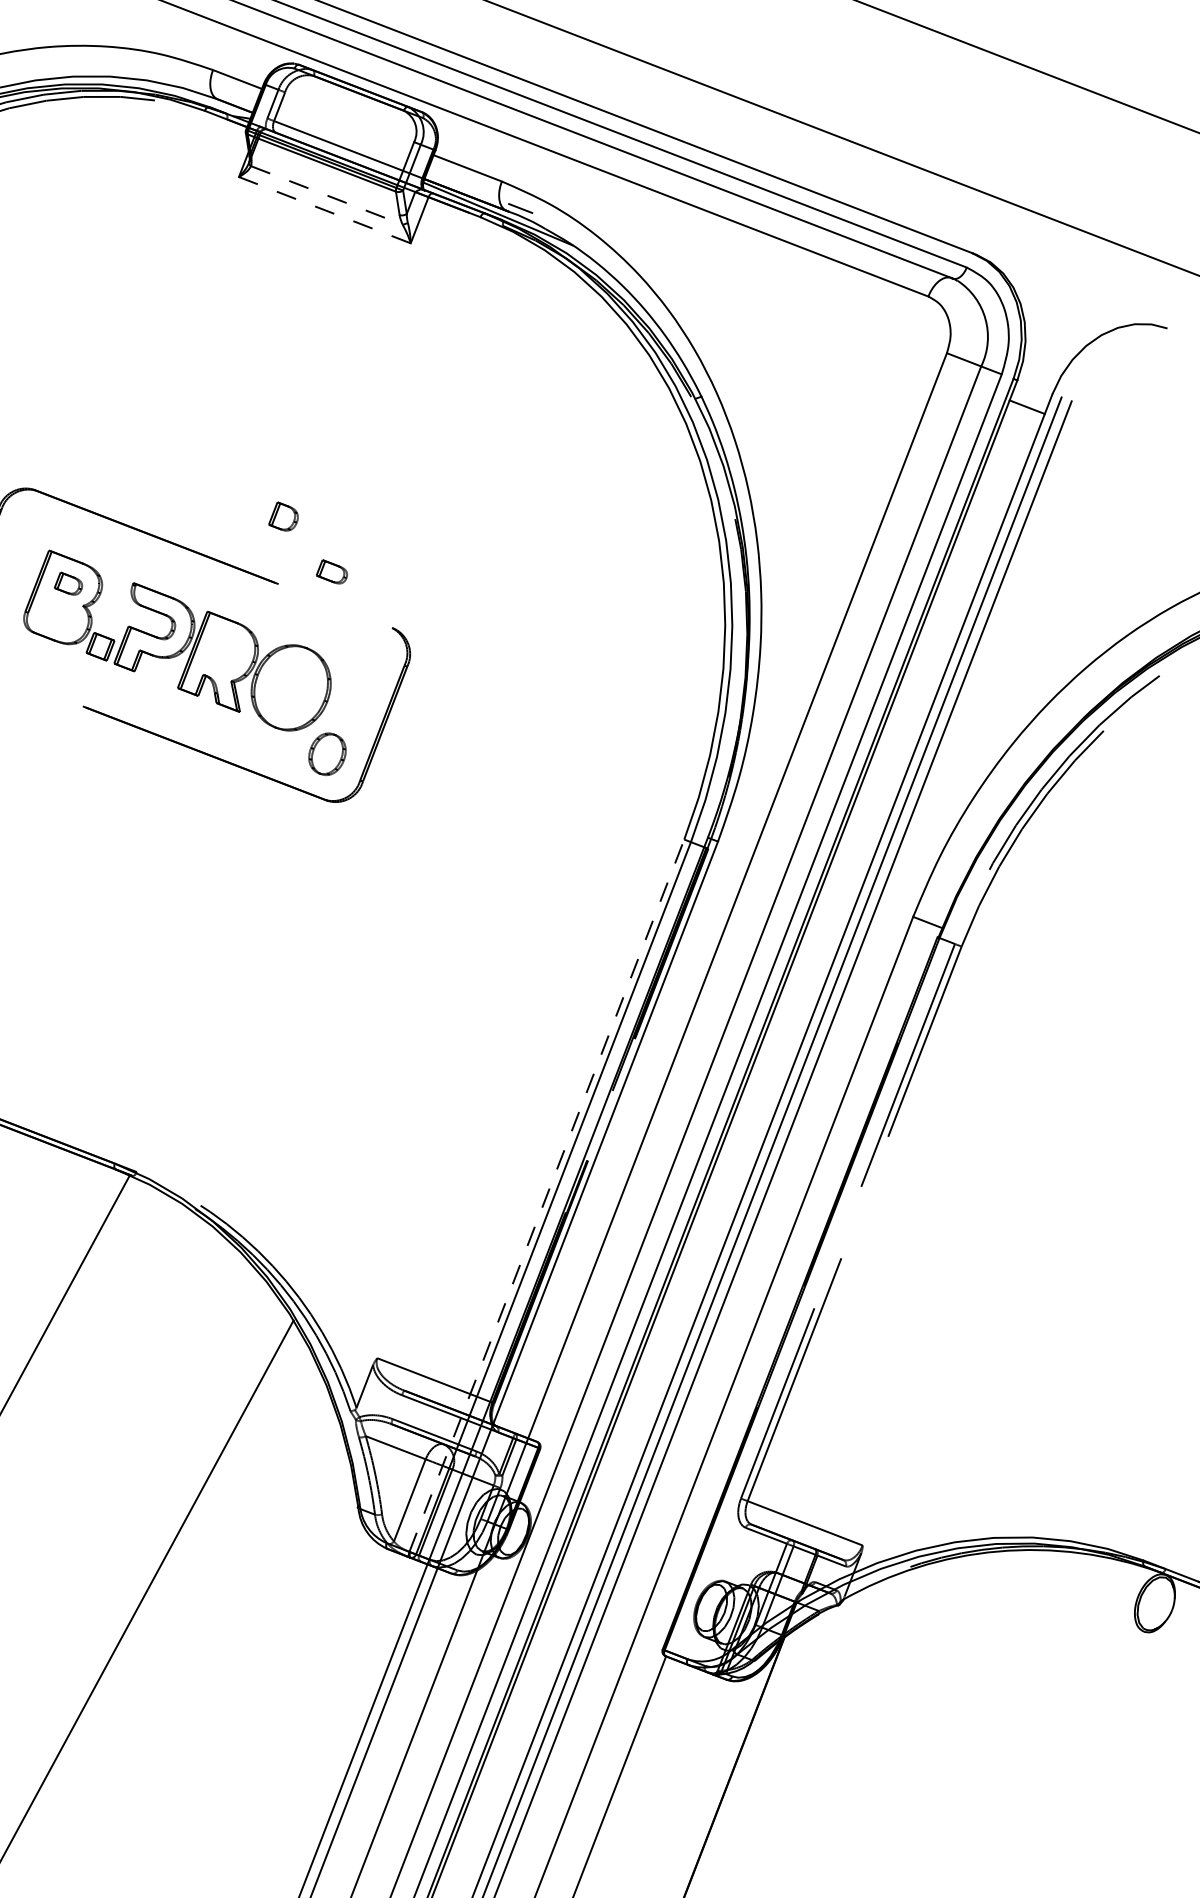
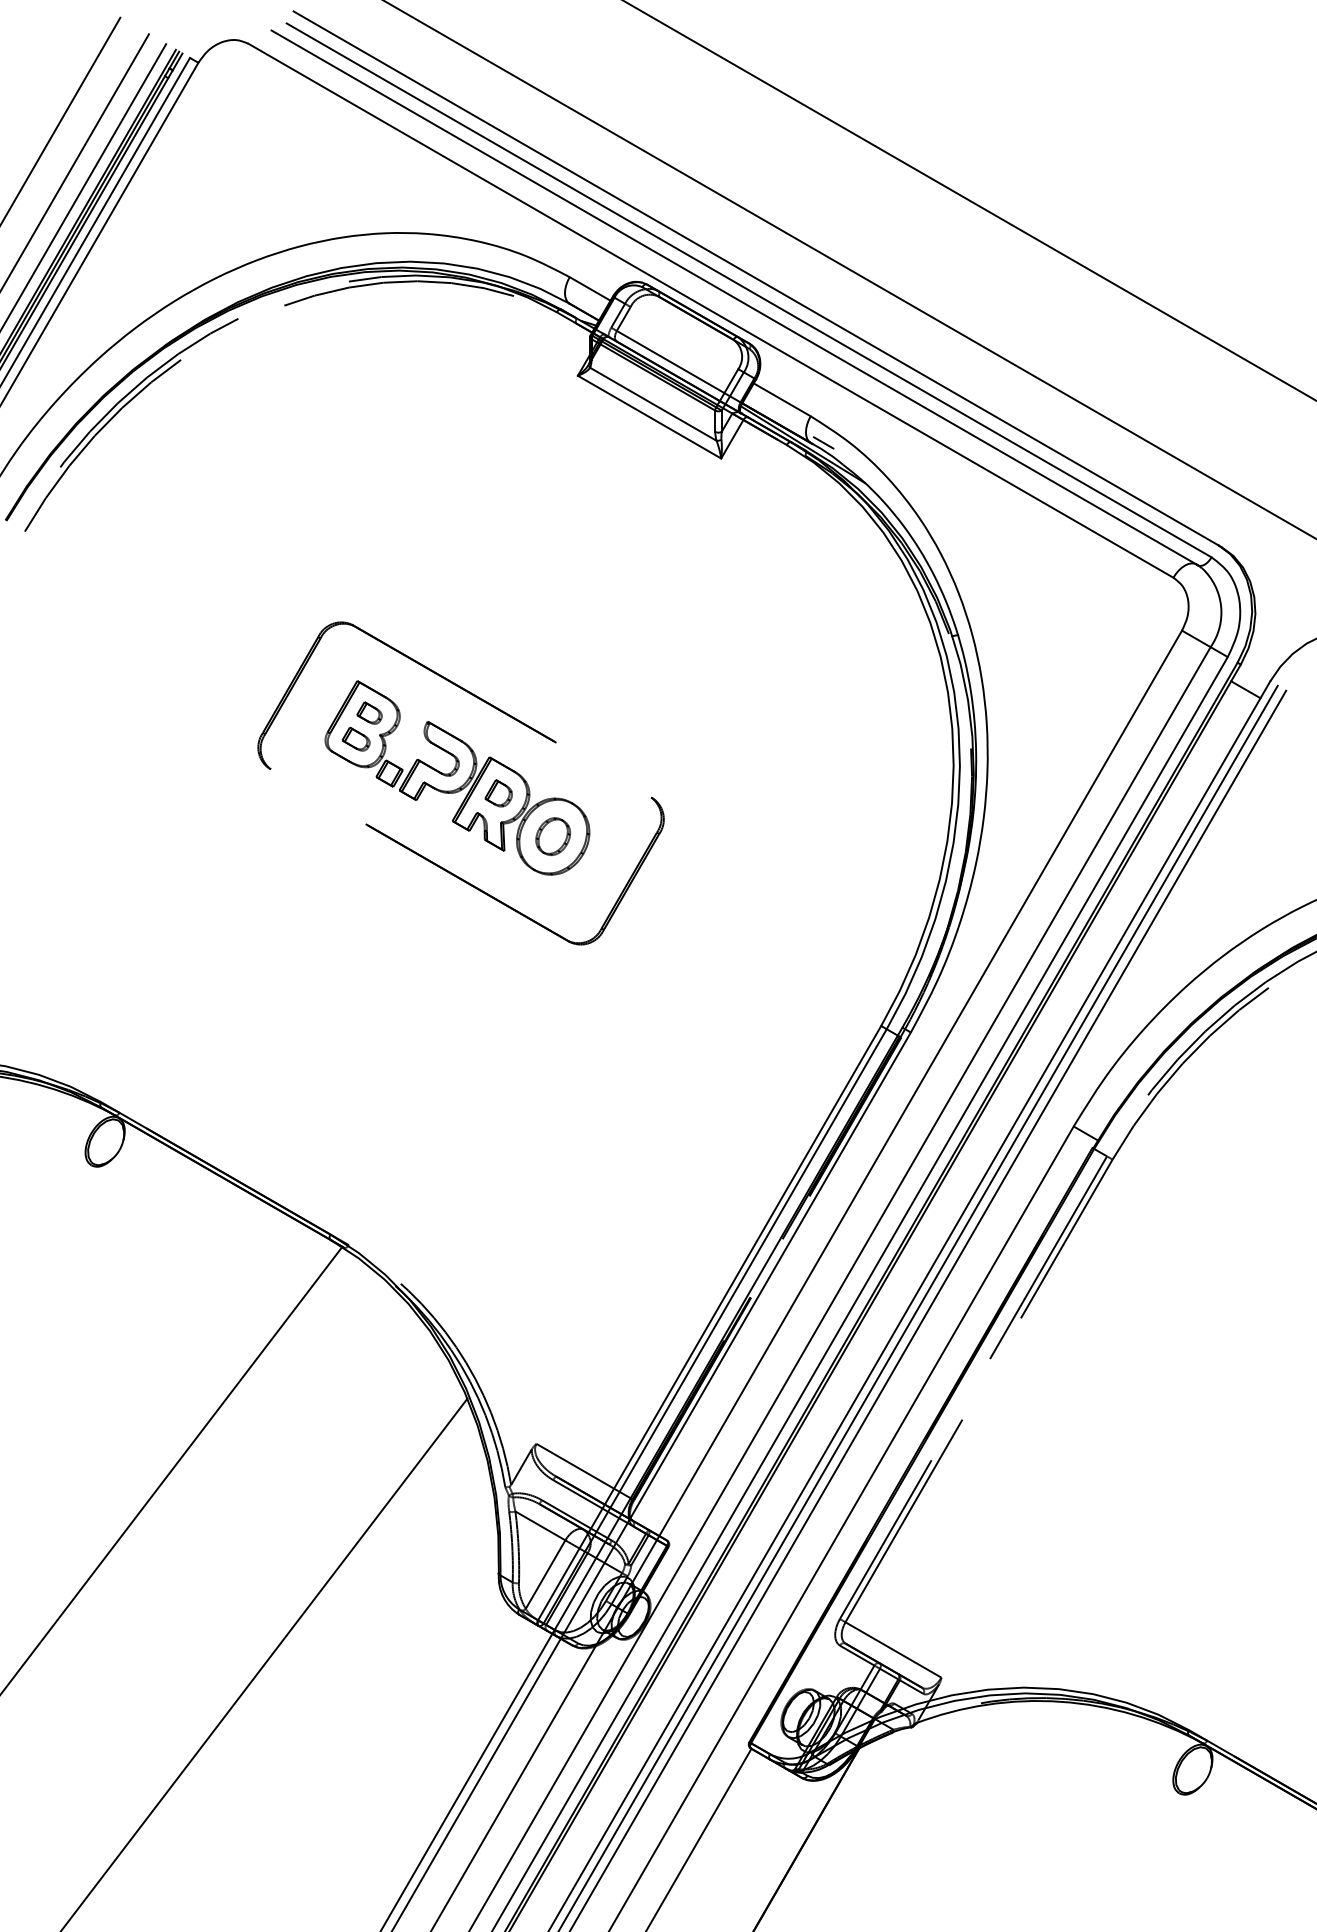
line: (327, 195) -> (653, 404), dashed -> solid
line: (324, 210) -> (649, 417), dashed -> solid
part: (282, 516) -> (498, 793), moved
part: (330, 571) -> (355, 738), moved
part: (326, 754) -> (552, 836), moved
line: (546, 1195) -> (709, 1322), dashed -> solid

